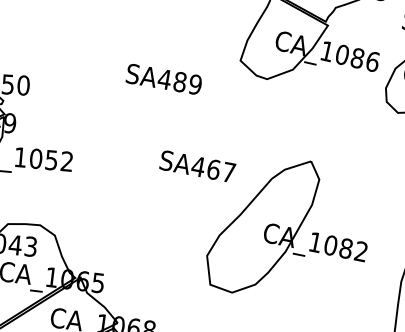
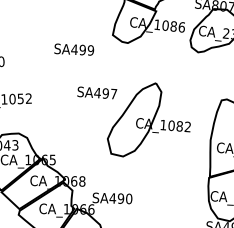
text: (179, 82) -> (82, 50), SA489 -> SA499
text: (213, 169) -> (105, 93), SA467 -> SA497

